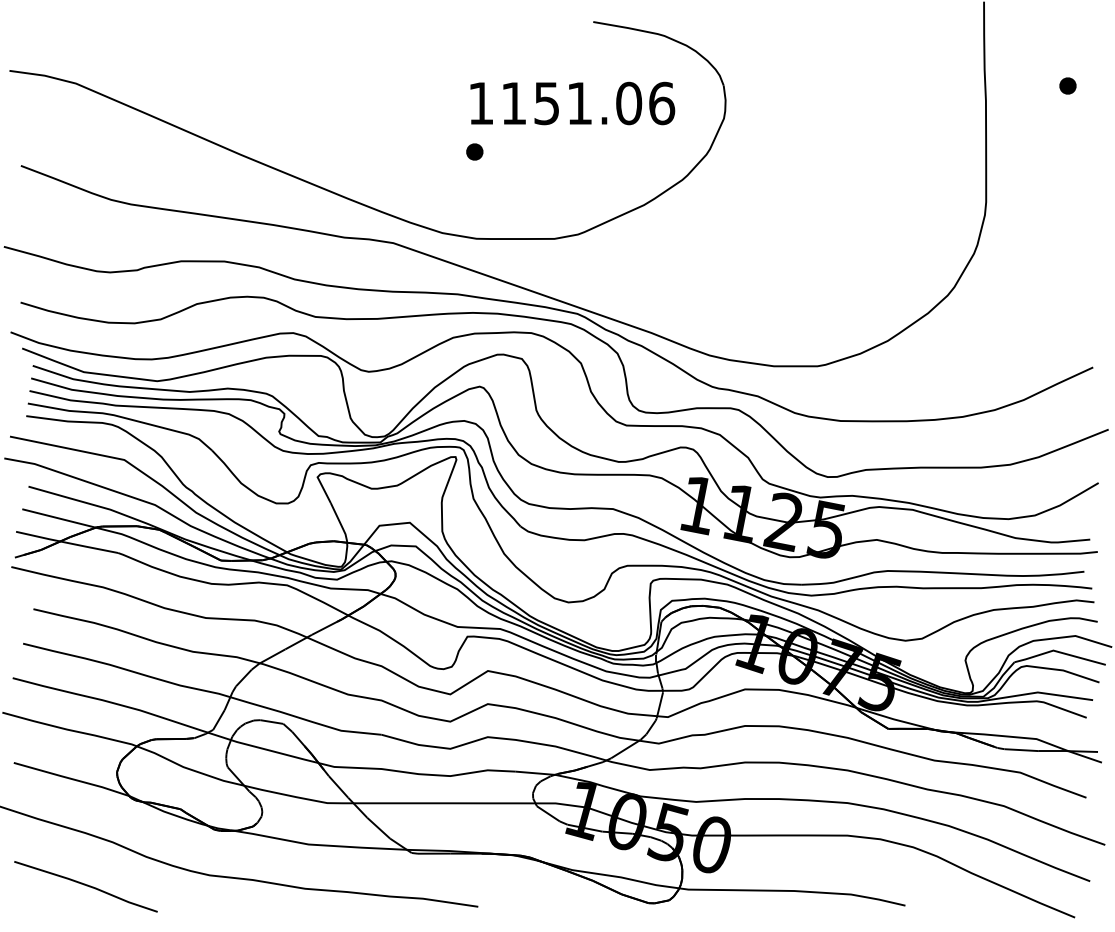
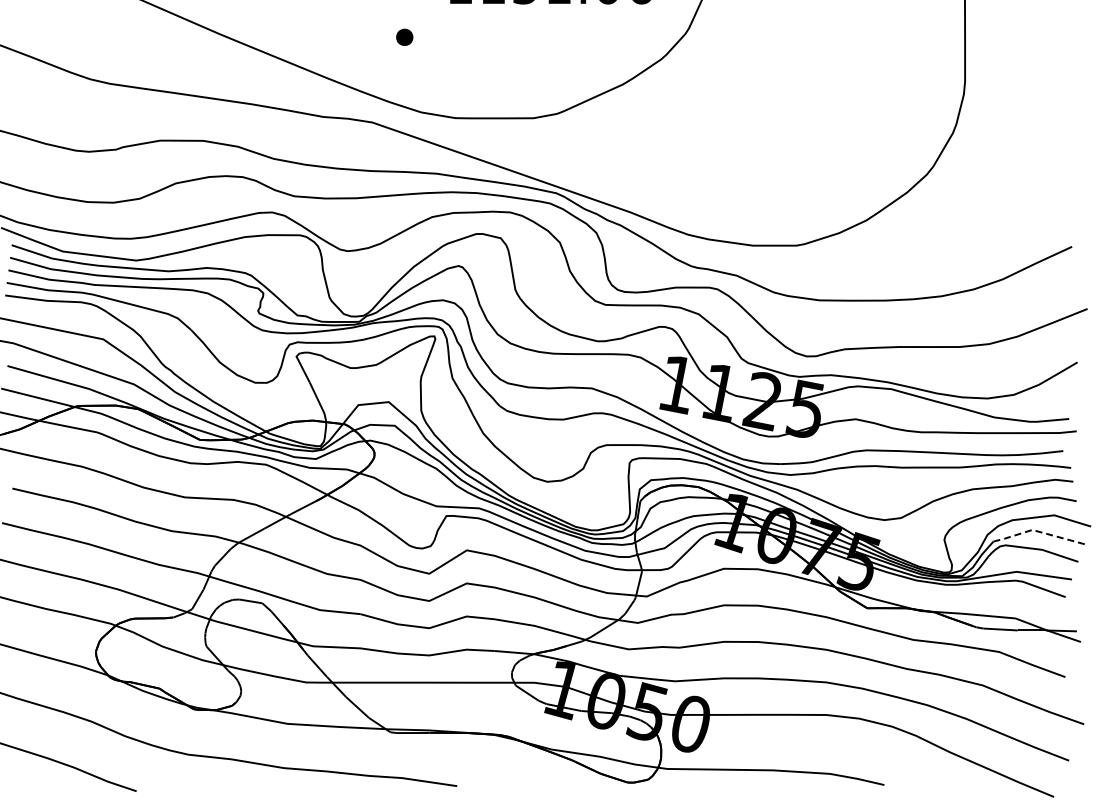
part: (474, 151) -> (404, 36), moved
line: (1058, 651) -> (1037, 530), solid -> dashed

